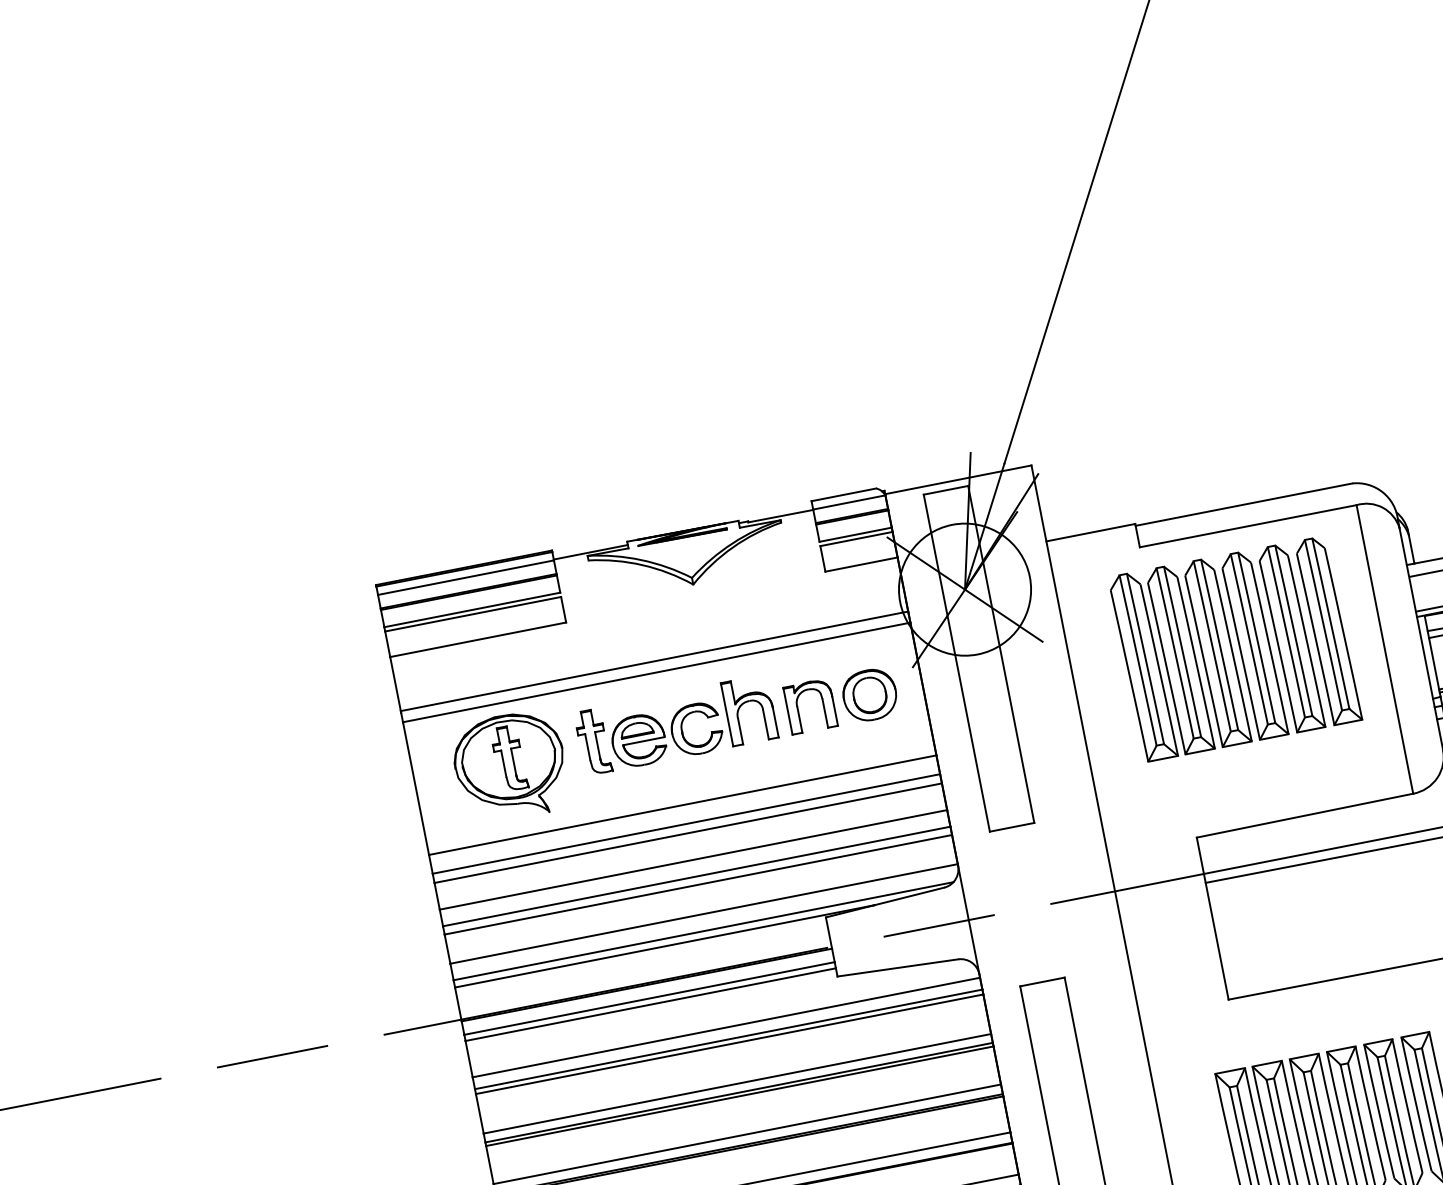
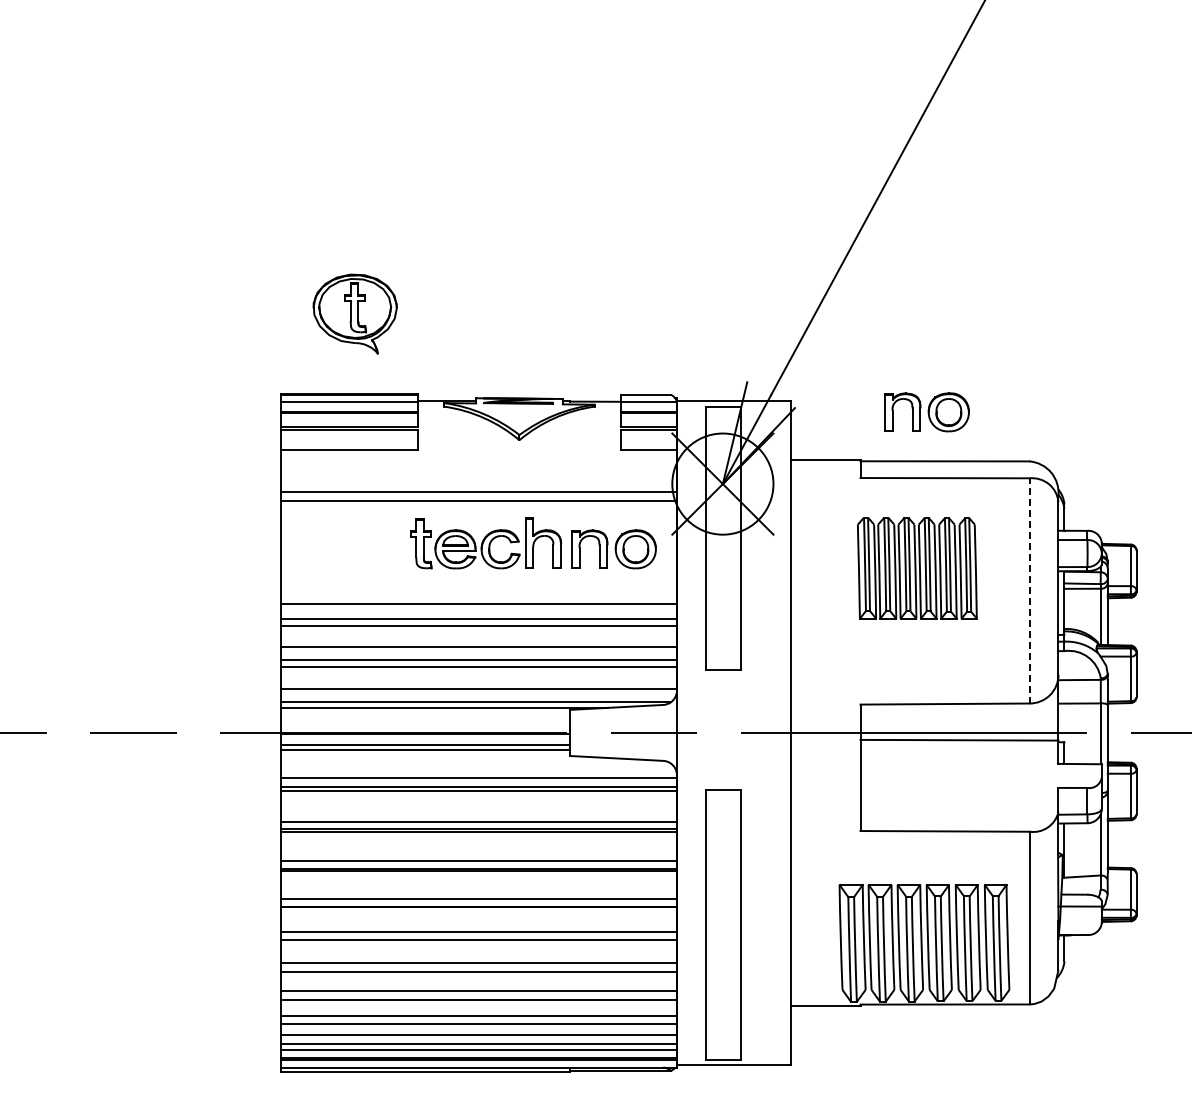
part: (1207, 446) -> (926, 412), added
part: (1235, 647) -> (917, 567), size x0.7
line: (1384, 648) -> (1029, 590), solid -> dashed
part: (509, 766) -> (354, 313), moved

